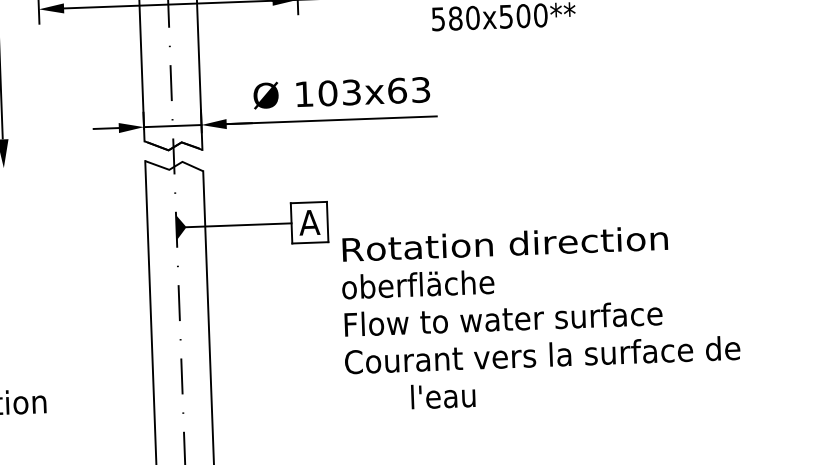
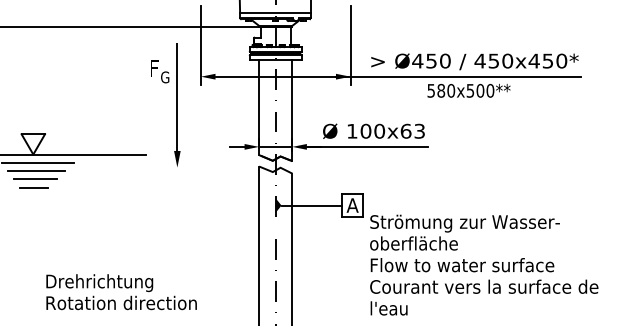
text: (351, 91) -> (379, 130), 103x63 -> 100x63
text: (504, 246) -> (464, 223), Rotation direction -> Strömung zur Wasser-
text: (442, 396) -> (388, 308), moved

